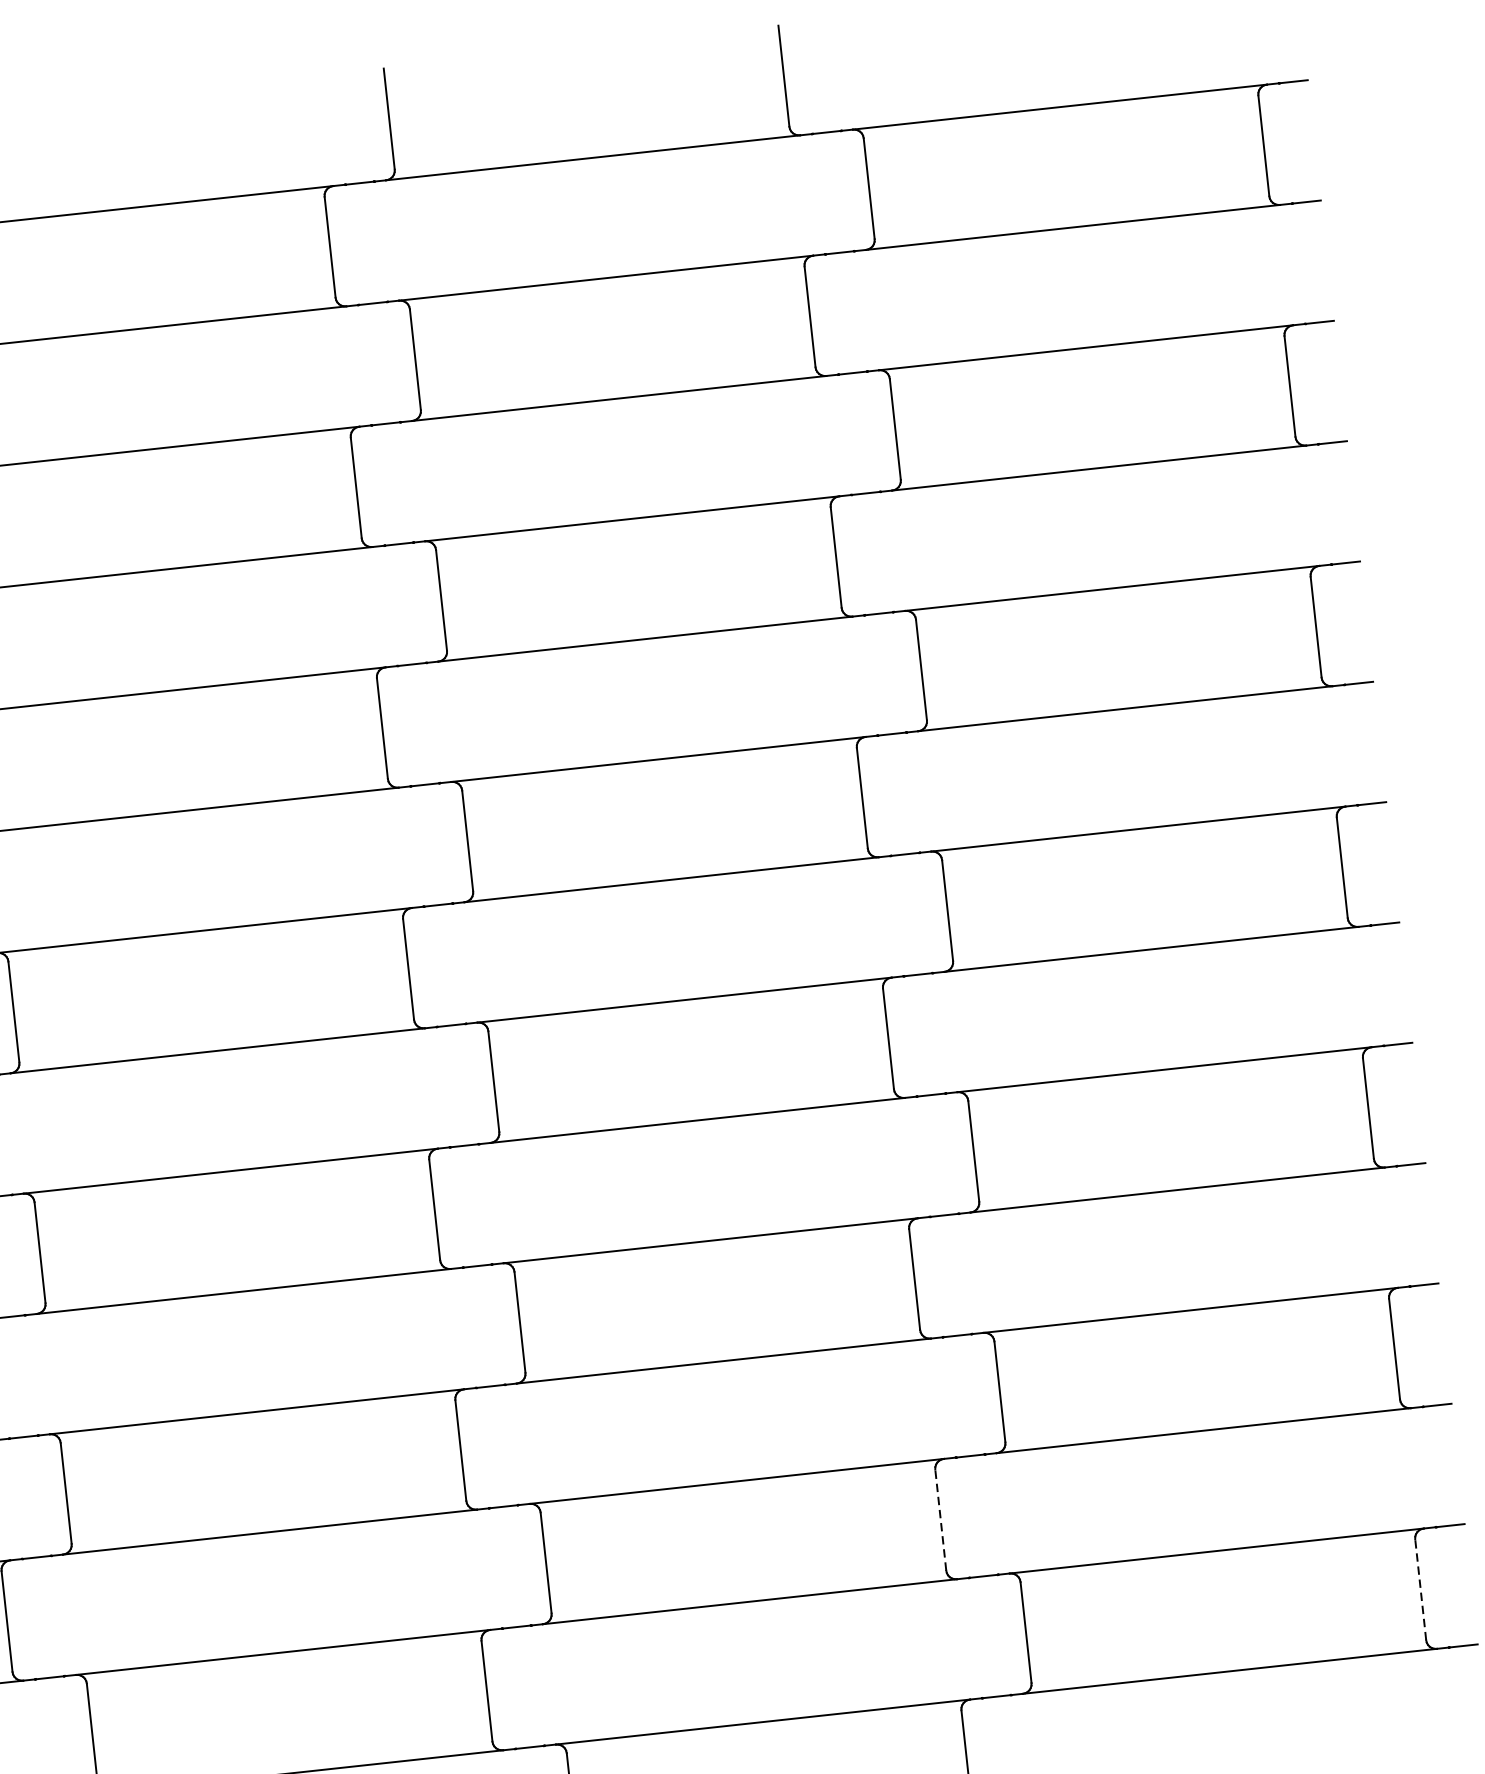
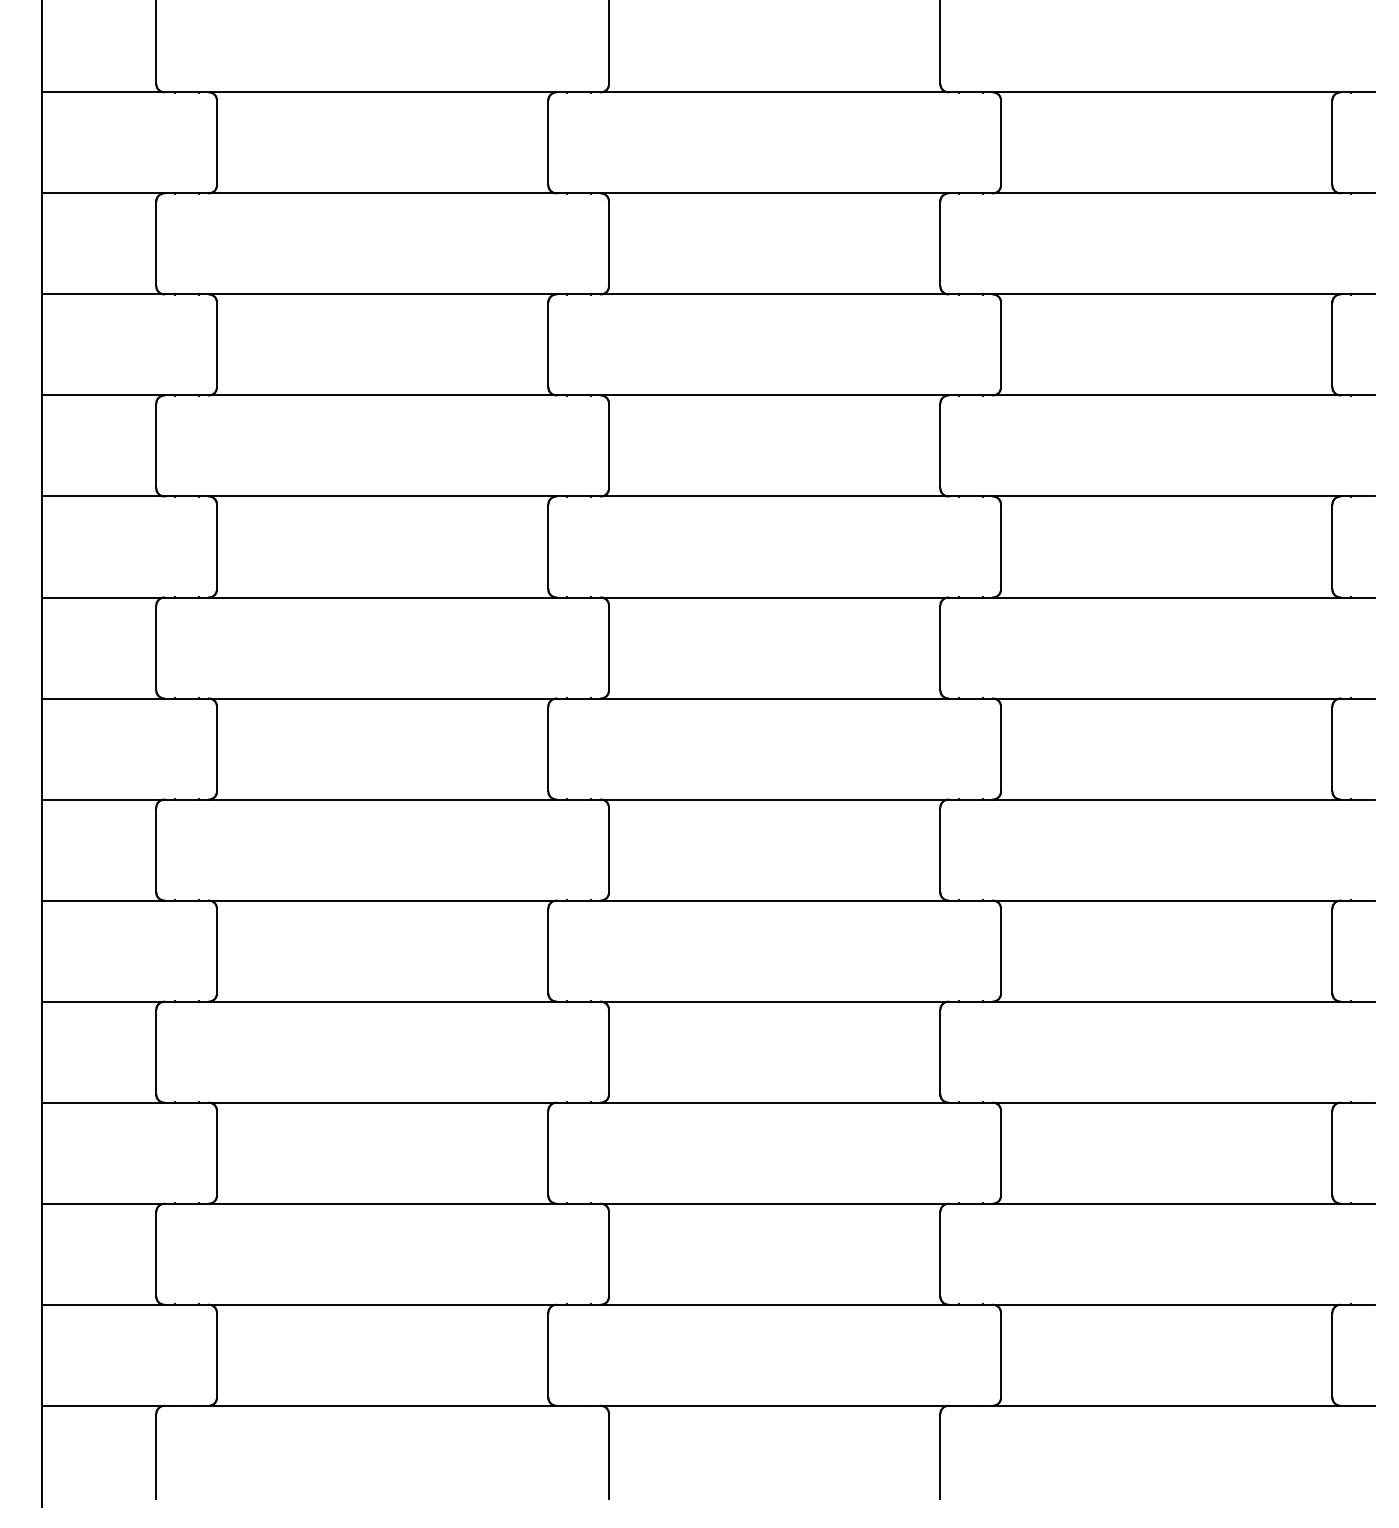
line: (940, 1519) -> (940, 1253), dashed -> solid
line: (1420, 1588) -> (1332, 1354), dashed -> solid

